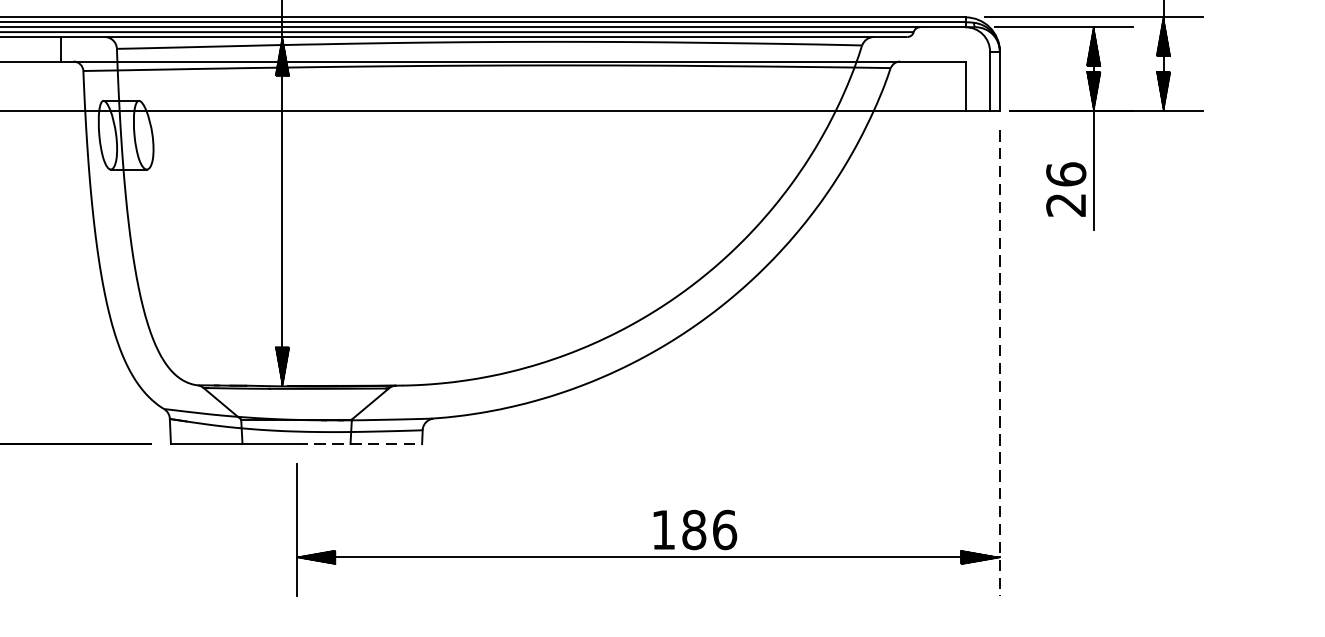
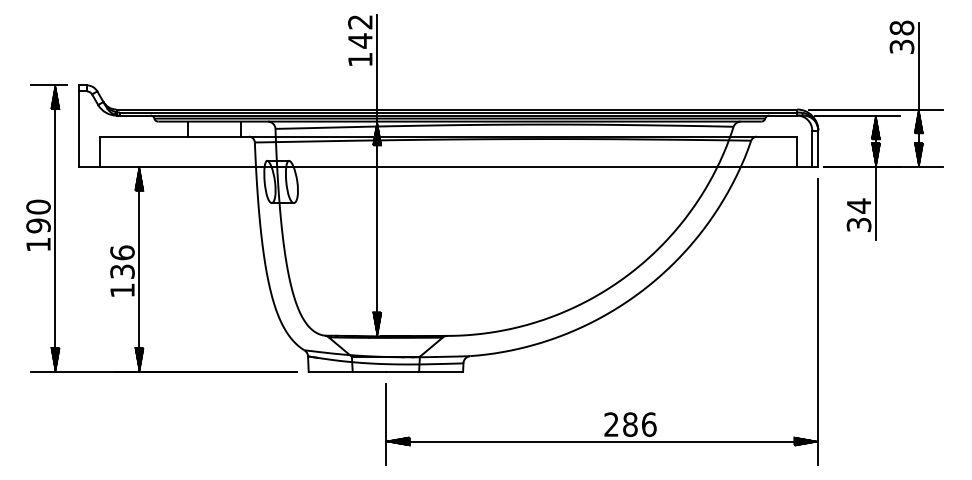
text: (1065, 189) -> (858, 215), 26 -> 34
line: (1000, 363) -> (818, 322), dashed -> solid
line: (359, 443) -> (424, 371), dashed -> solid
text: (663, 529) -> (611, 424), 186 -> 286

